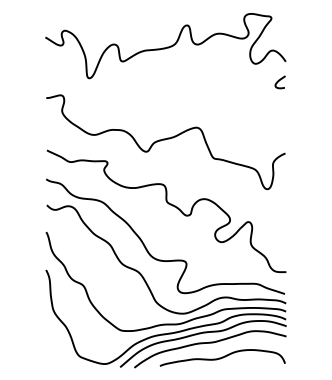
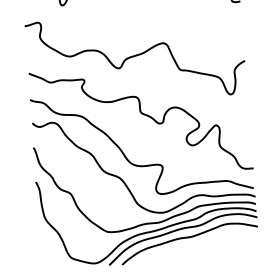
curve: (222, 357) -> (201, 249), removed

